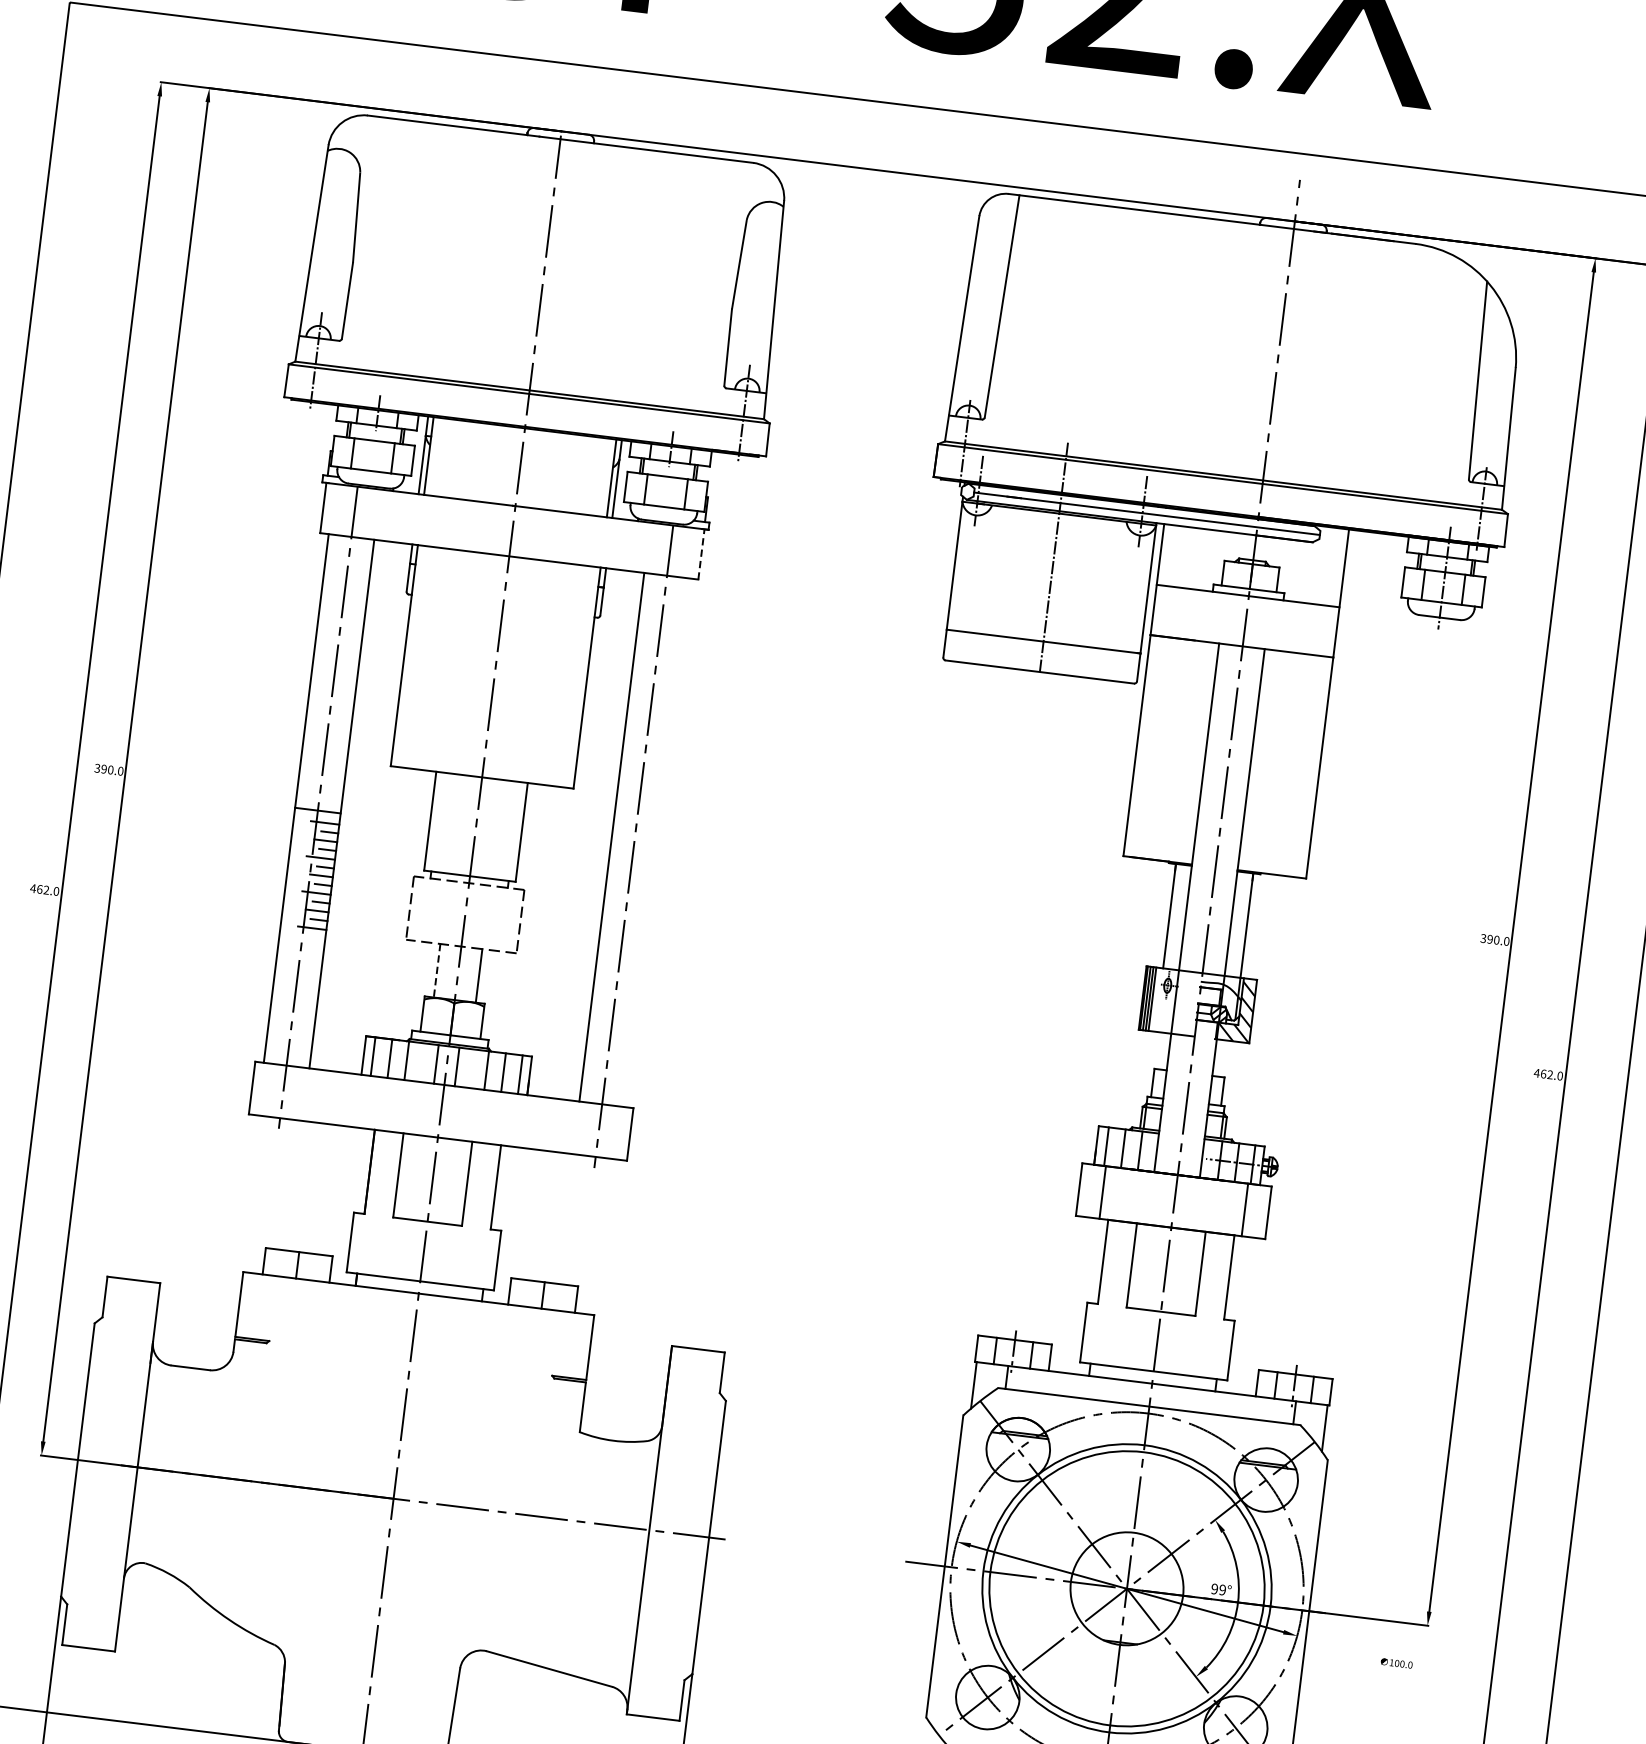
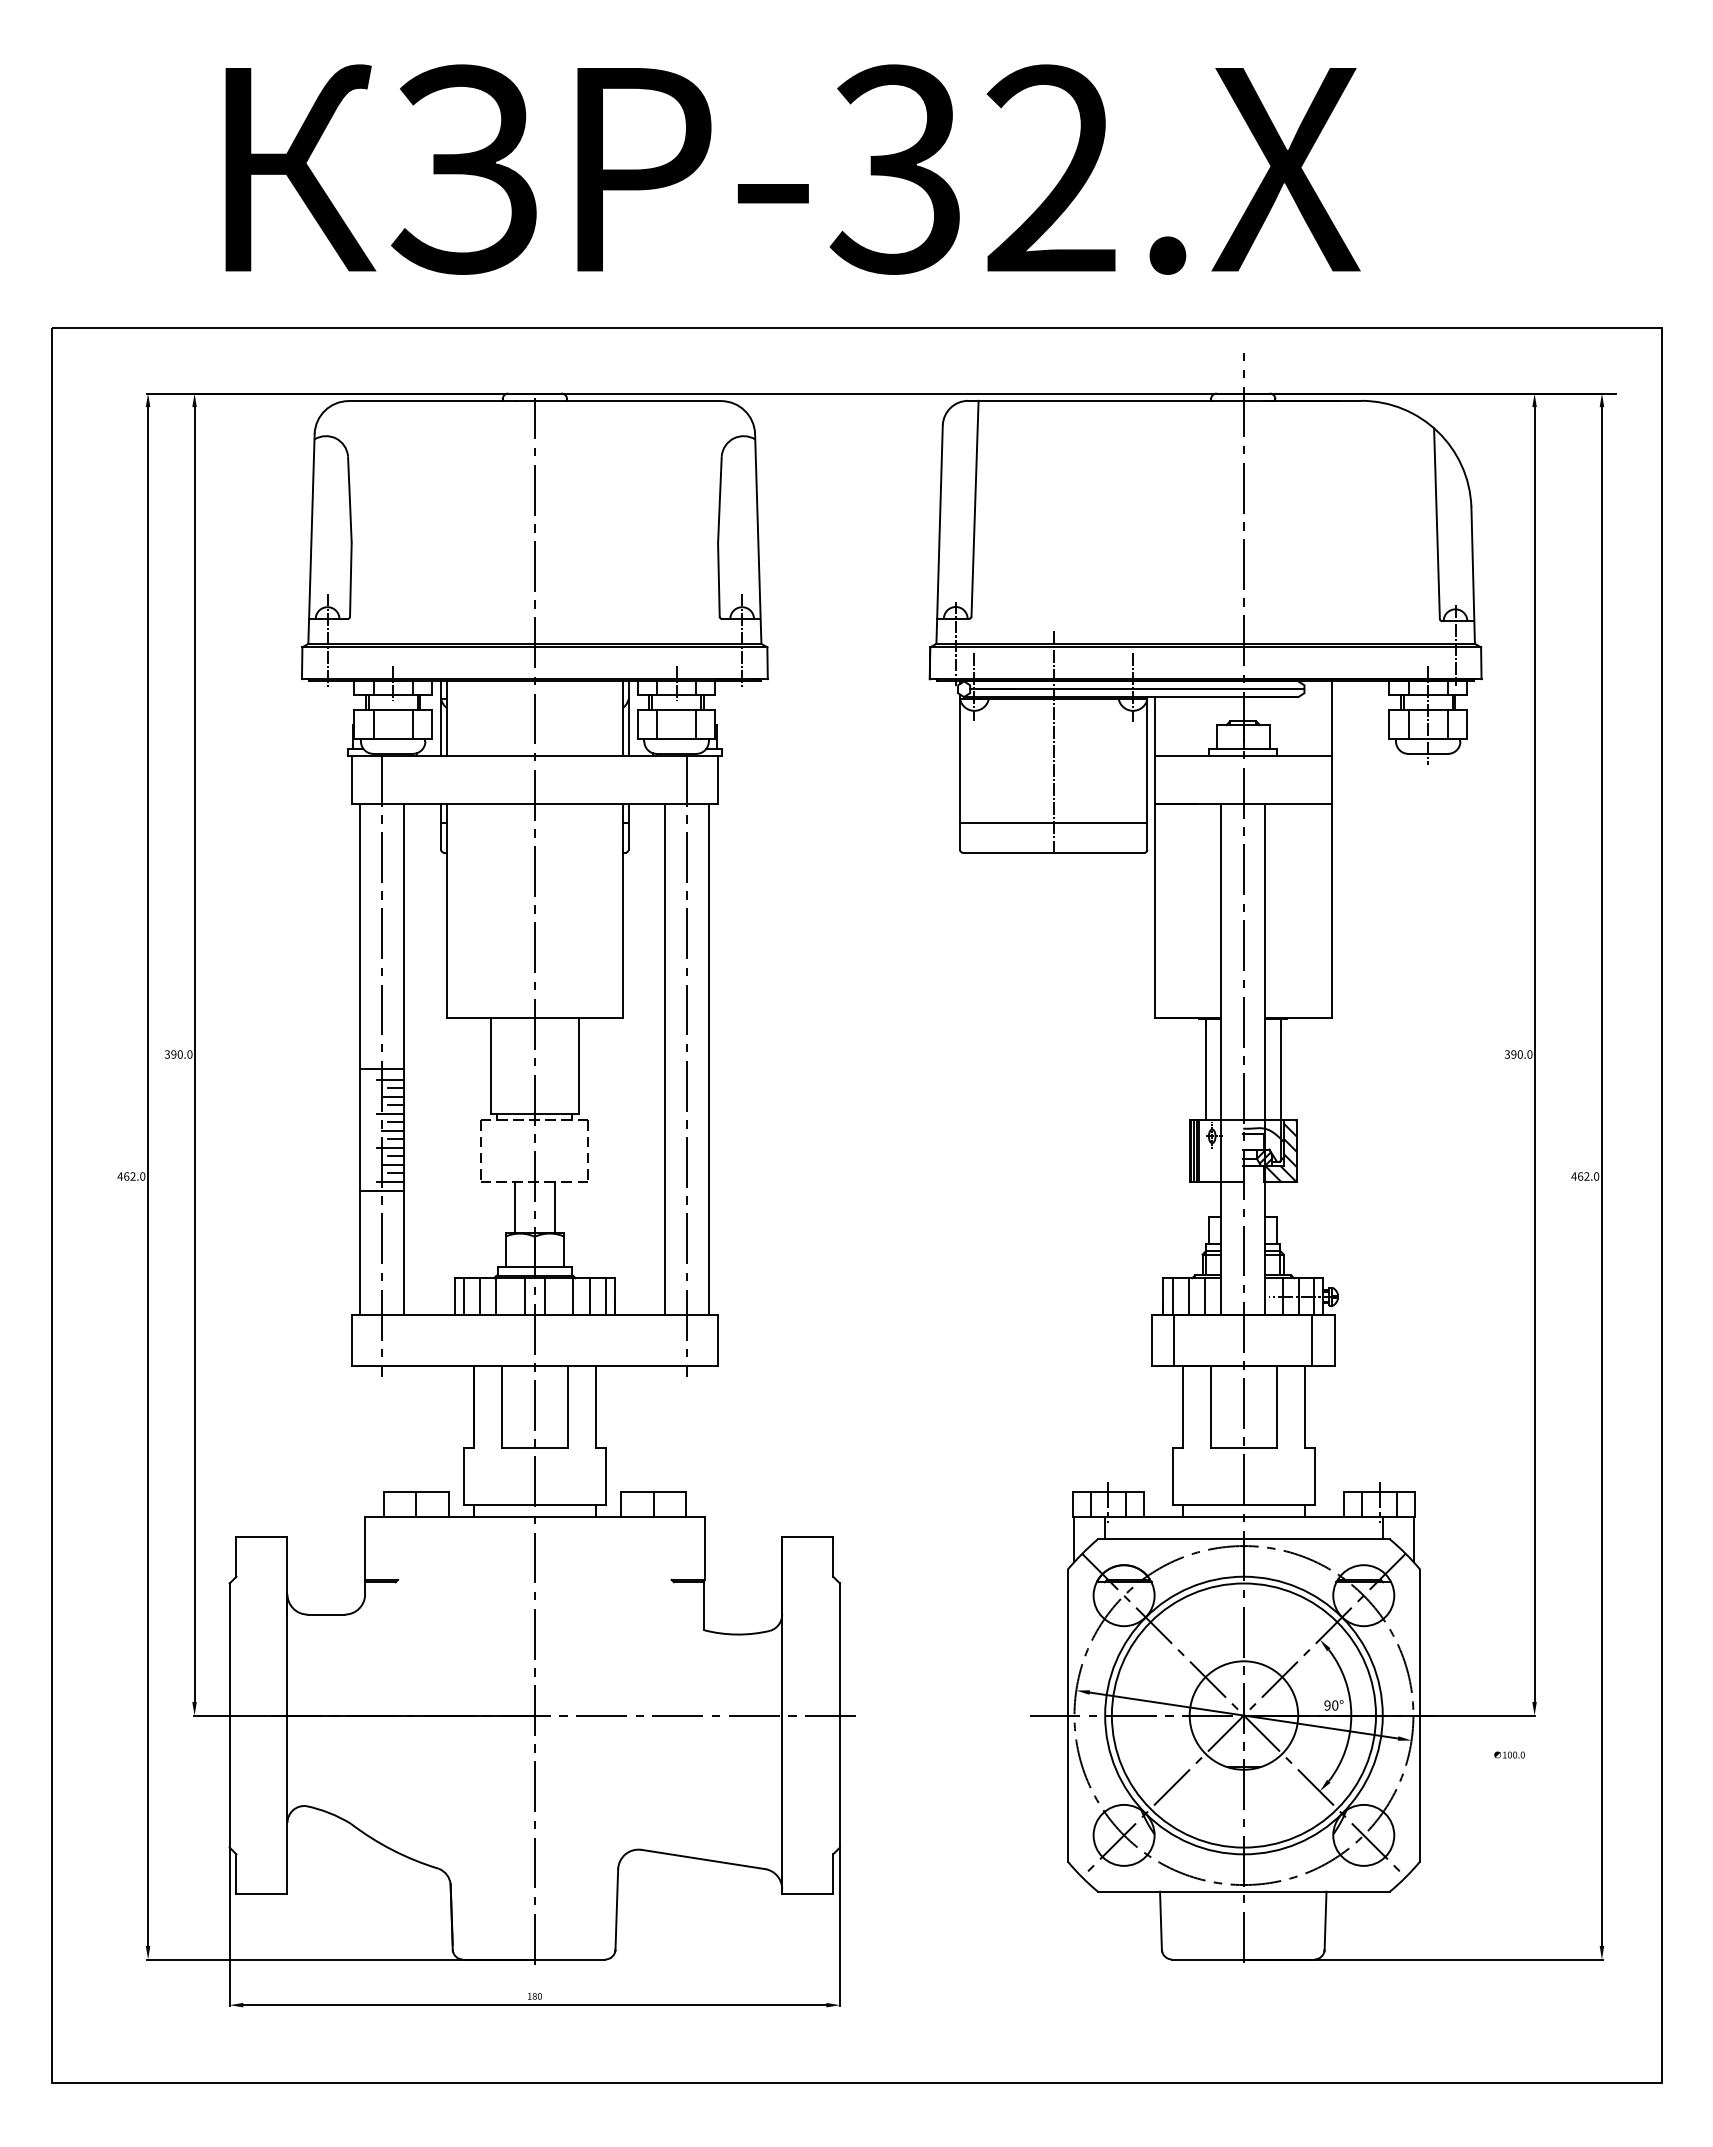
line: (701, 553) -> (717, 779), dashed -> solid
line: (657, 842) -> (709, 1059), added
line: (302, 936) -> (382, 1190), added
line: (437, 970) -> (514, 1207), dashed -> solid
text: (1222, 1590) -> (1335, 1705), 99° -> 90°

